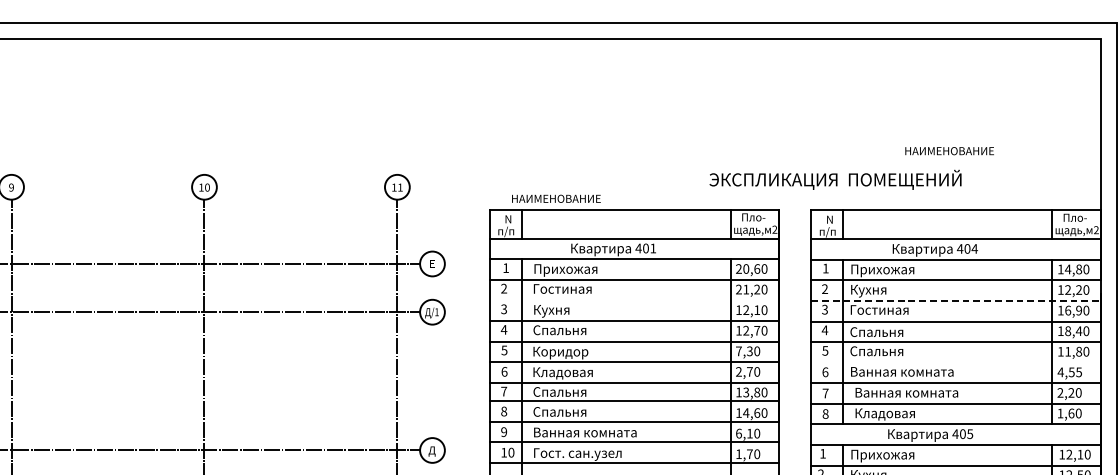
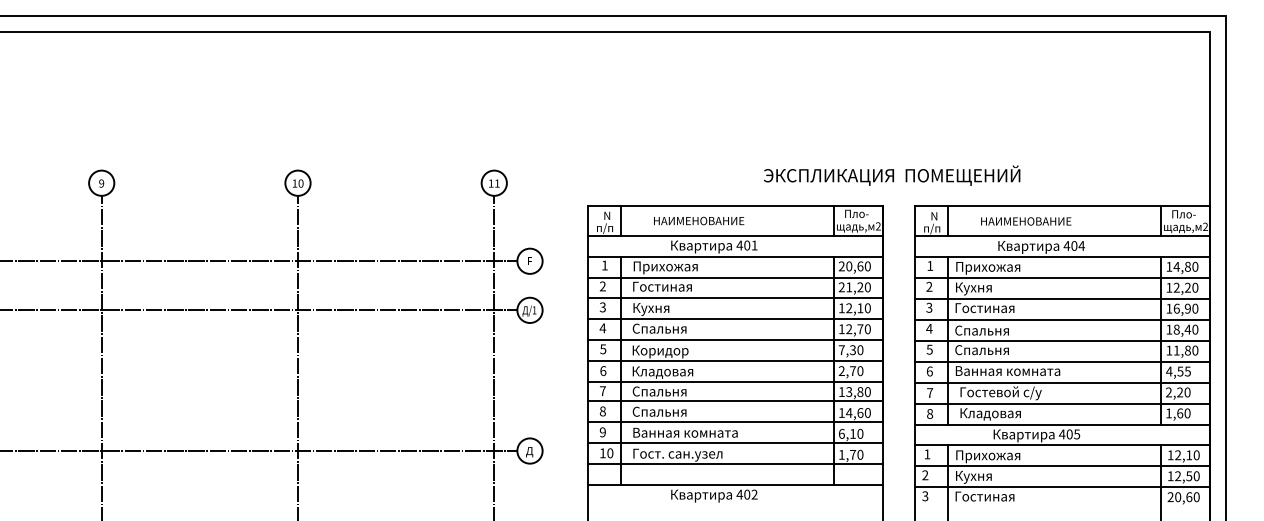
text: (949, 151) -> (1026, 221), moved
text: (835, 179) -> (892, 175), moved
text: (556, 198) -> (699, 220), moved
line: (634, 300) -> (735, 298), added
line: (956, 300) -> (1063, 298), dashed -> solid
line: (955, 362) -> (1062, 361), added
text: (906, 393) -> (1012, 393), Ванная комната -> Гостевой с/у

